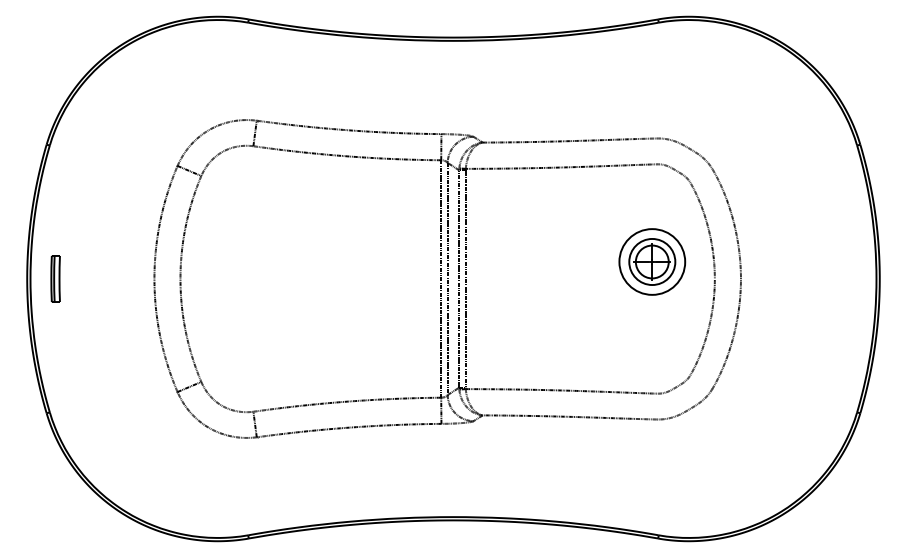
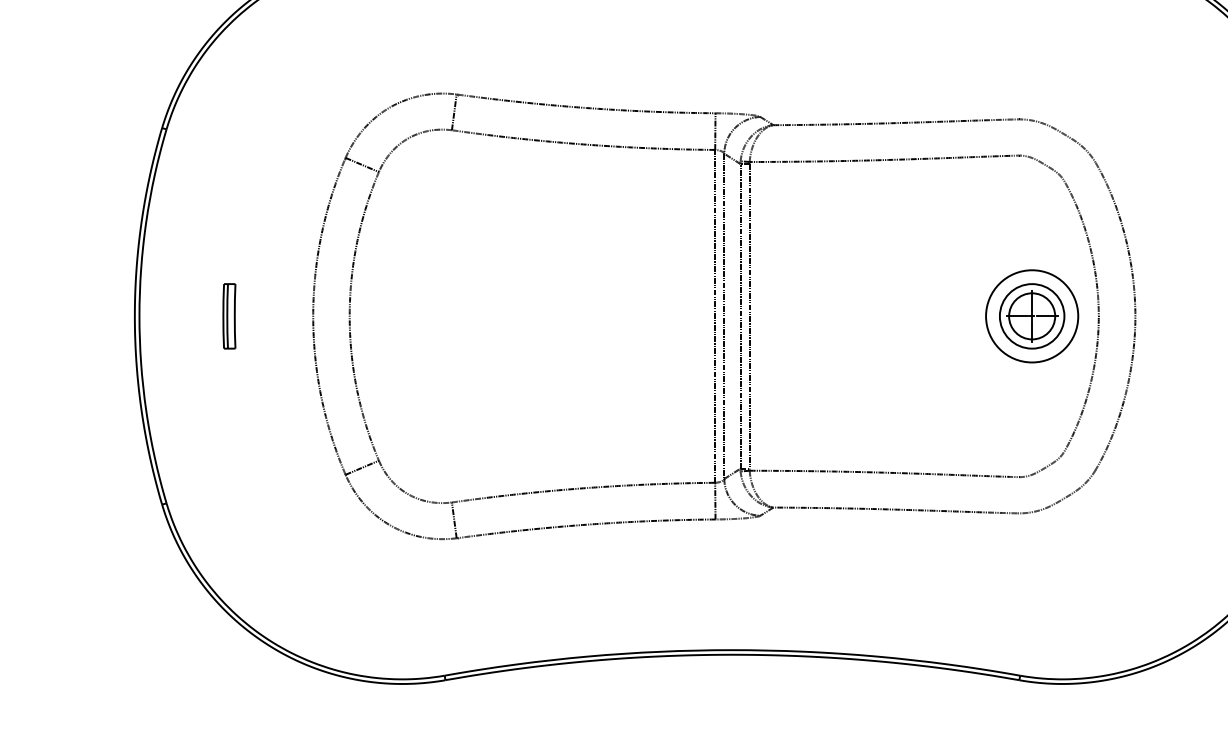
part: (652, 261) -> (1032, 315), moved
part: (55, 278) -> (229, 315), moved

